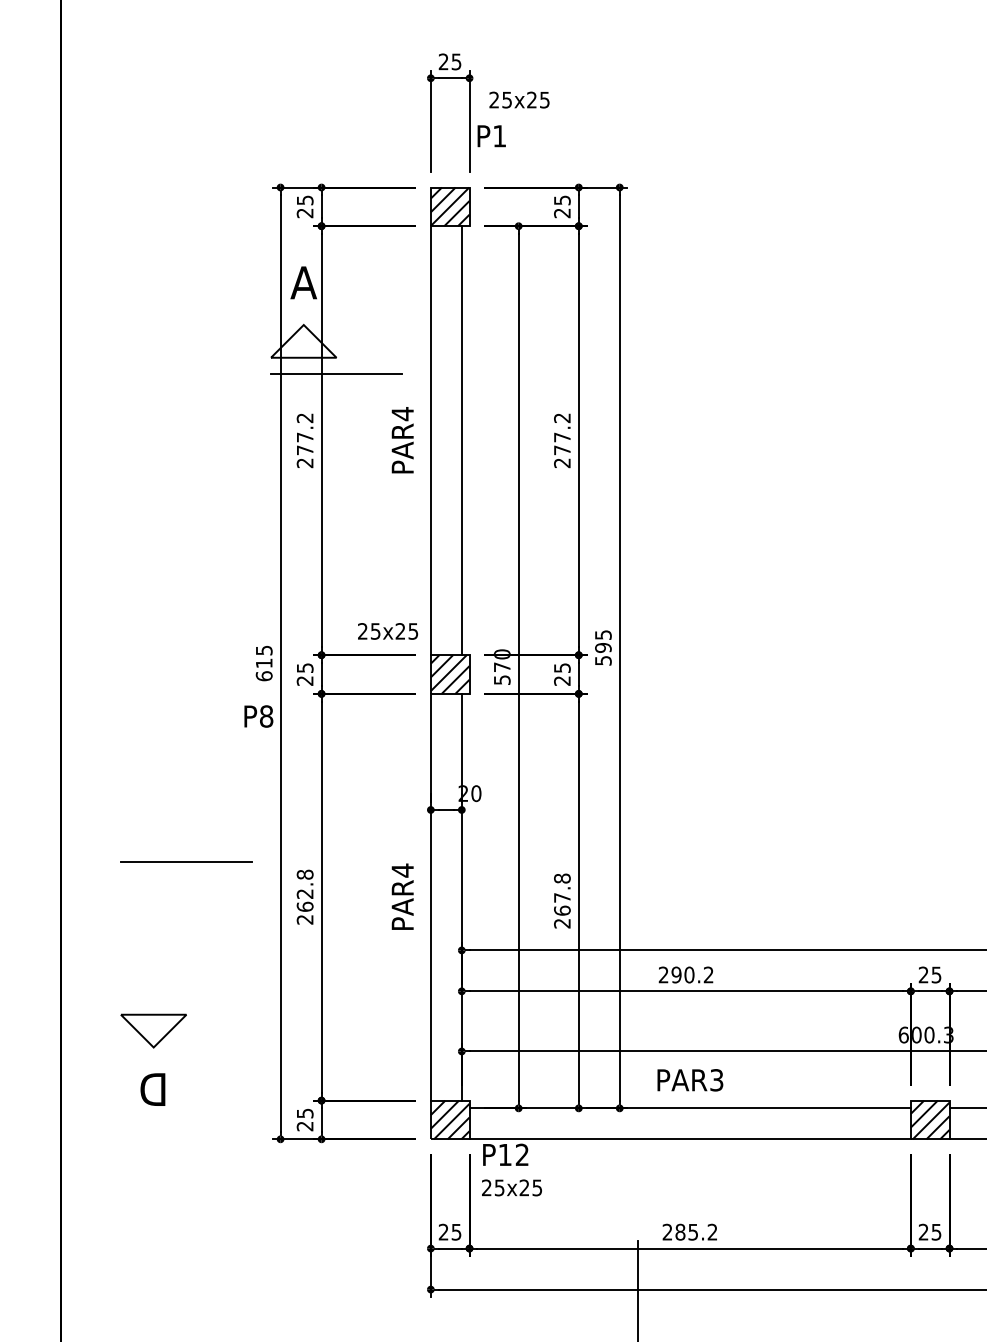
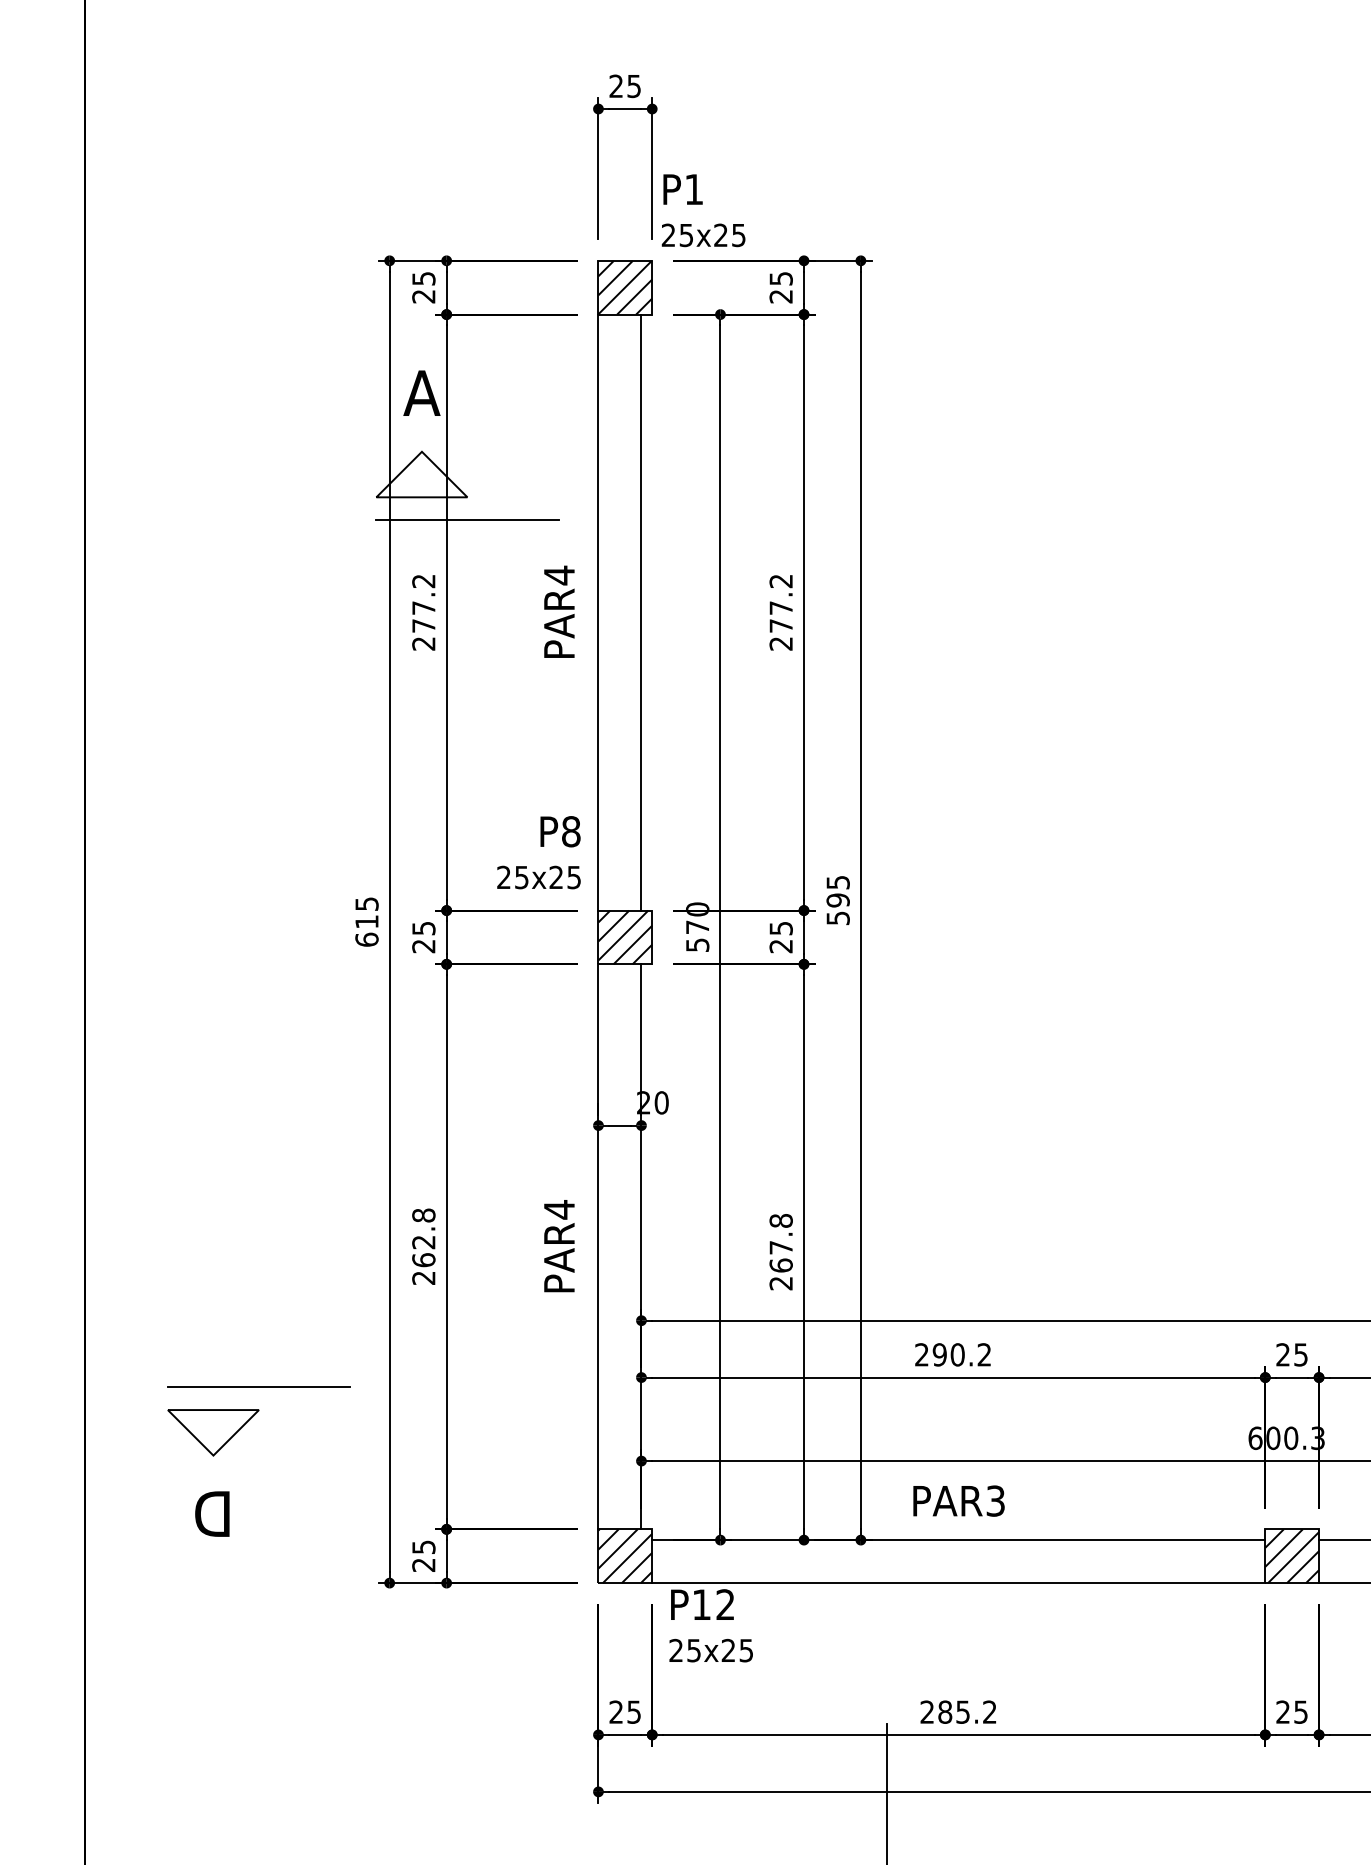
text: (519, 100) -> (703, 235), moved
text: (258, 716) -> (560, 831), moved
line: (186, 861) -> (258, 1386), moved

